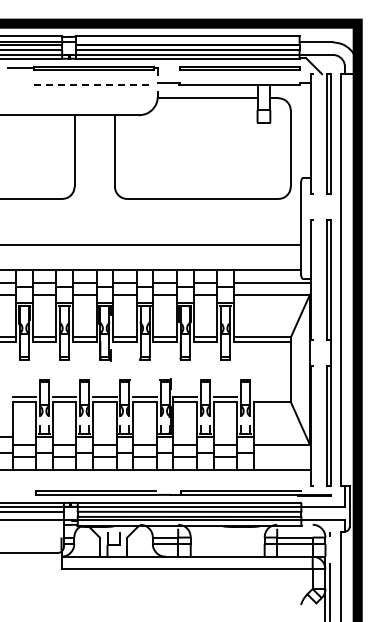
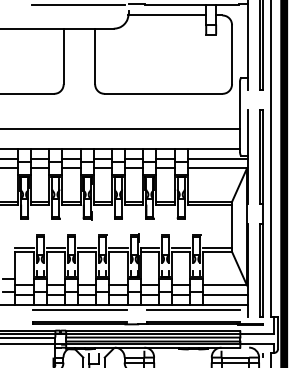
line: (94, 85) -> (79, 5), dashed -> solid
line: (271, 397) -> (217, 248), added
line: (282, 456) -> (225, 294), added
line: (95, 476) -> (79, 310), added
line: (241, 476) -> (193, 310), added

